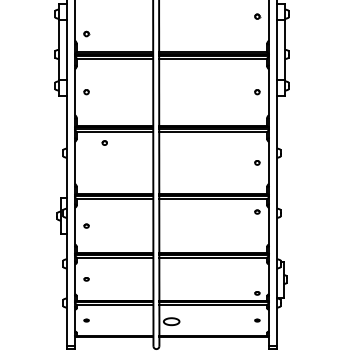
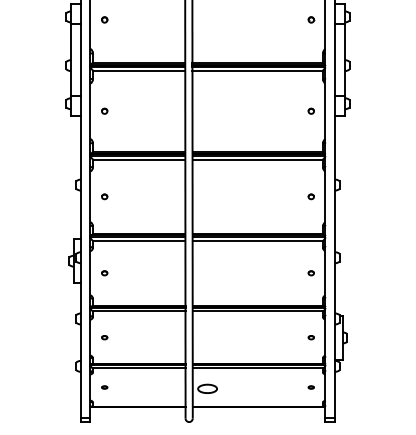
part: (86, 33) -> (104, 19), moved
part: (104, 142) -> (104, 196), moved
part: (256, 212) -> (310, 273), moved
part: (256, 293) -> (310, 337), moved

